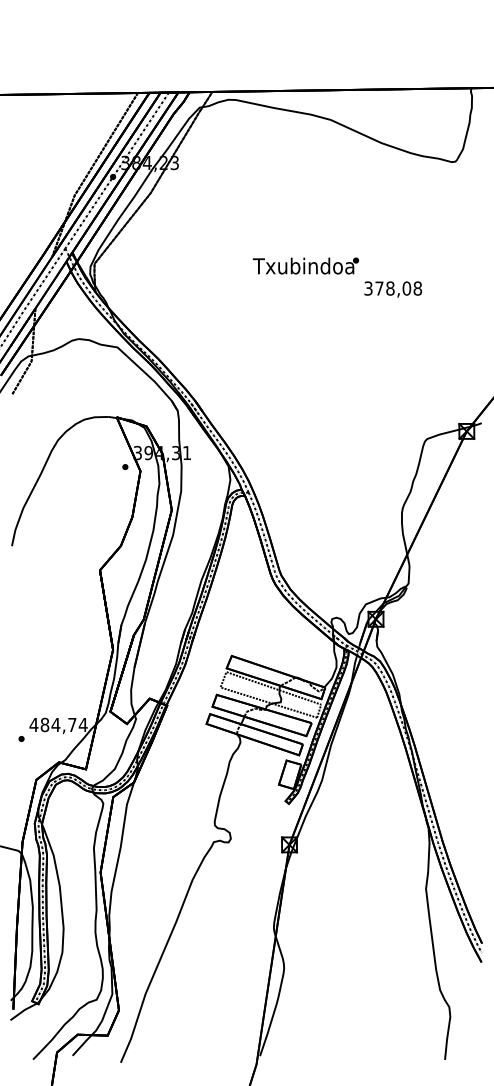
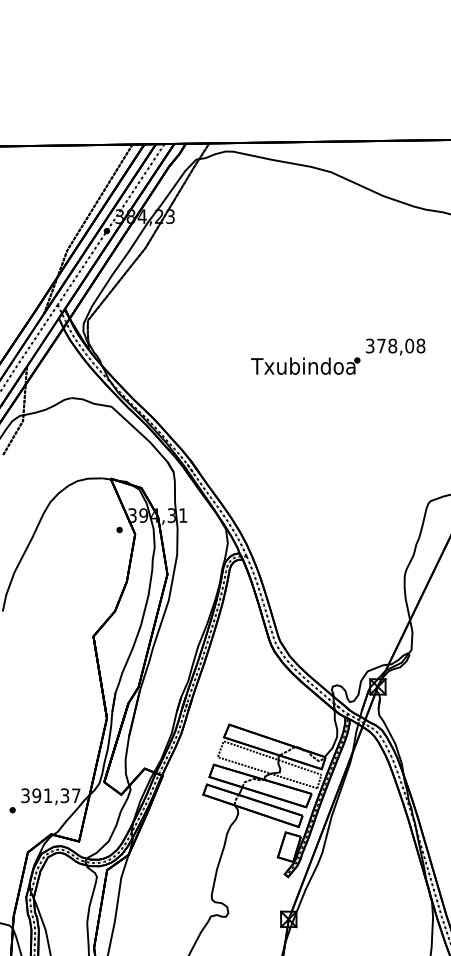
text: (306, 265) -> (306, 365), moved
text: (58, 724) -> (50, 795), 484,74 -> 391,37

